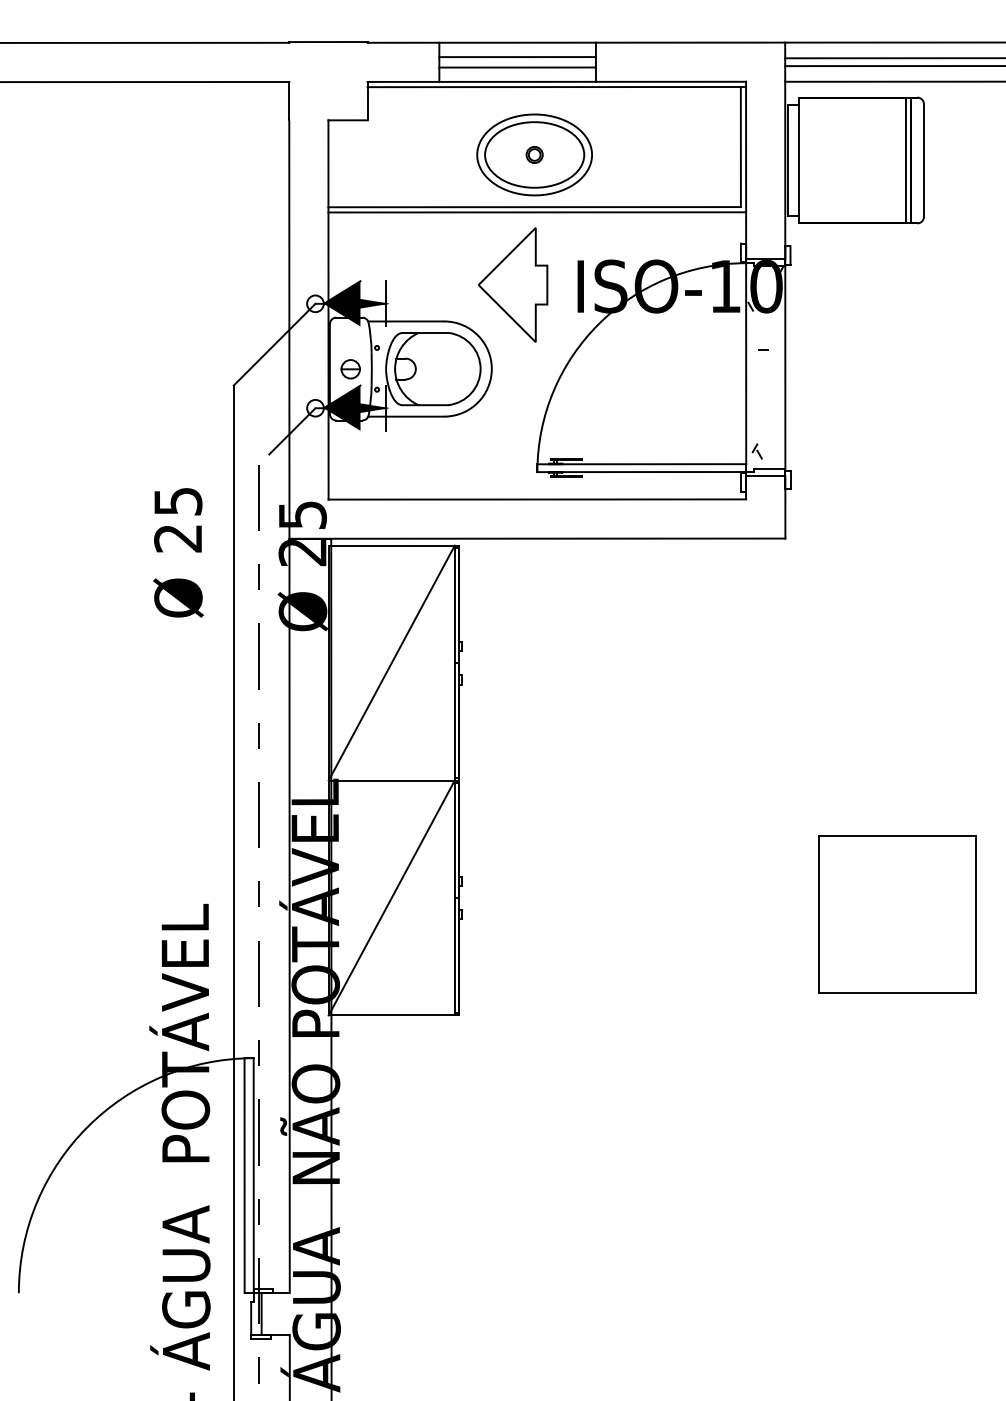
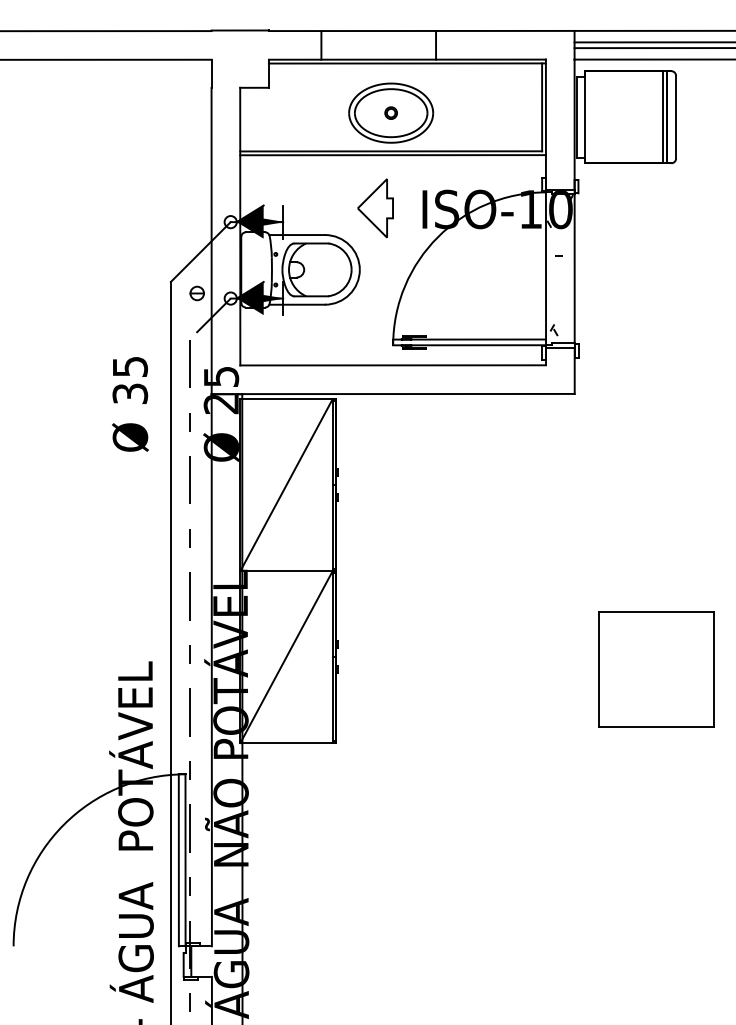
line: (517, 57) -> (378, 41), removed
line: (517, 67) -> (378, 49), removed
part: (513, 284) -> (375, 207), size x0.7
part: (350, 369) -> (197, 293), moved
text: (178, 538) -> (130, 393), 25 -> 35

